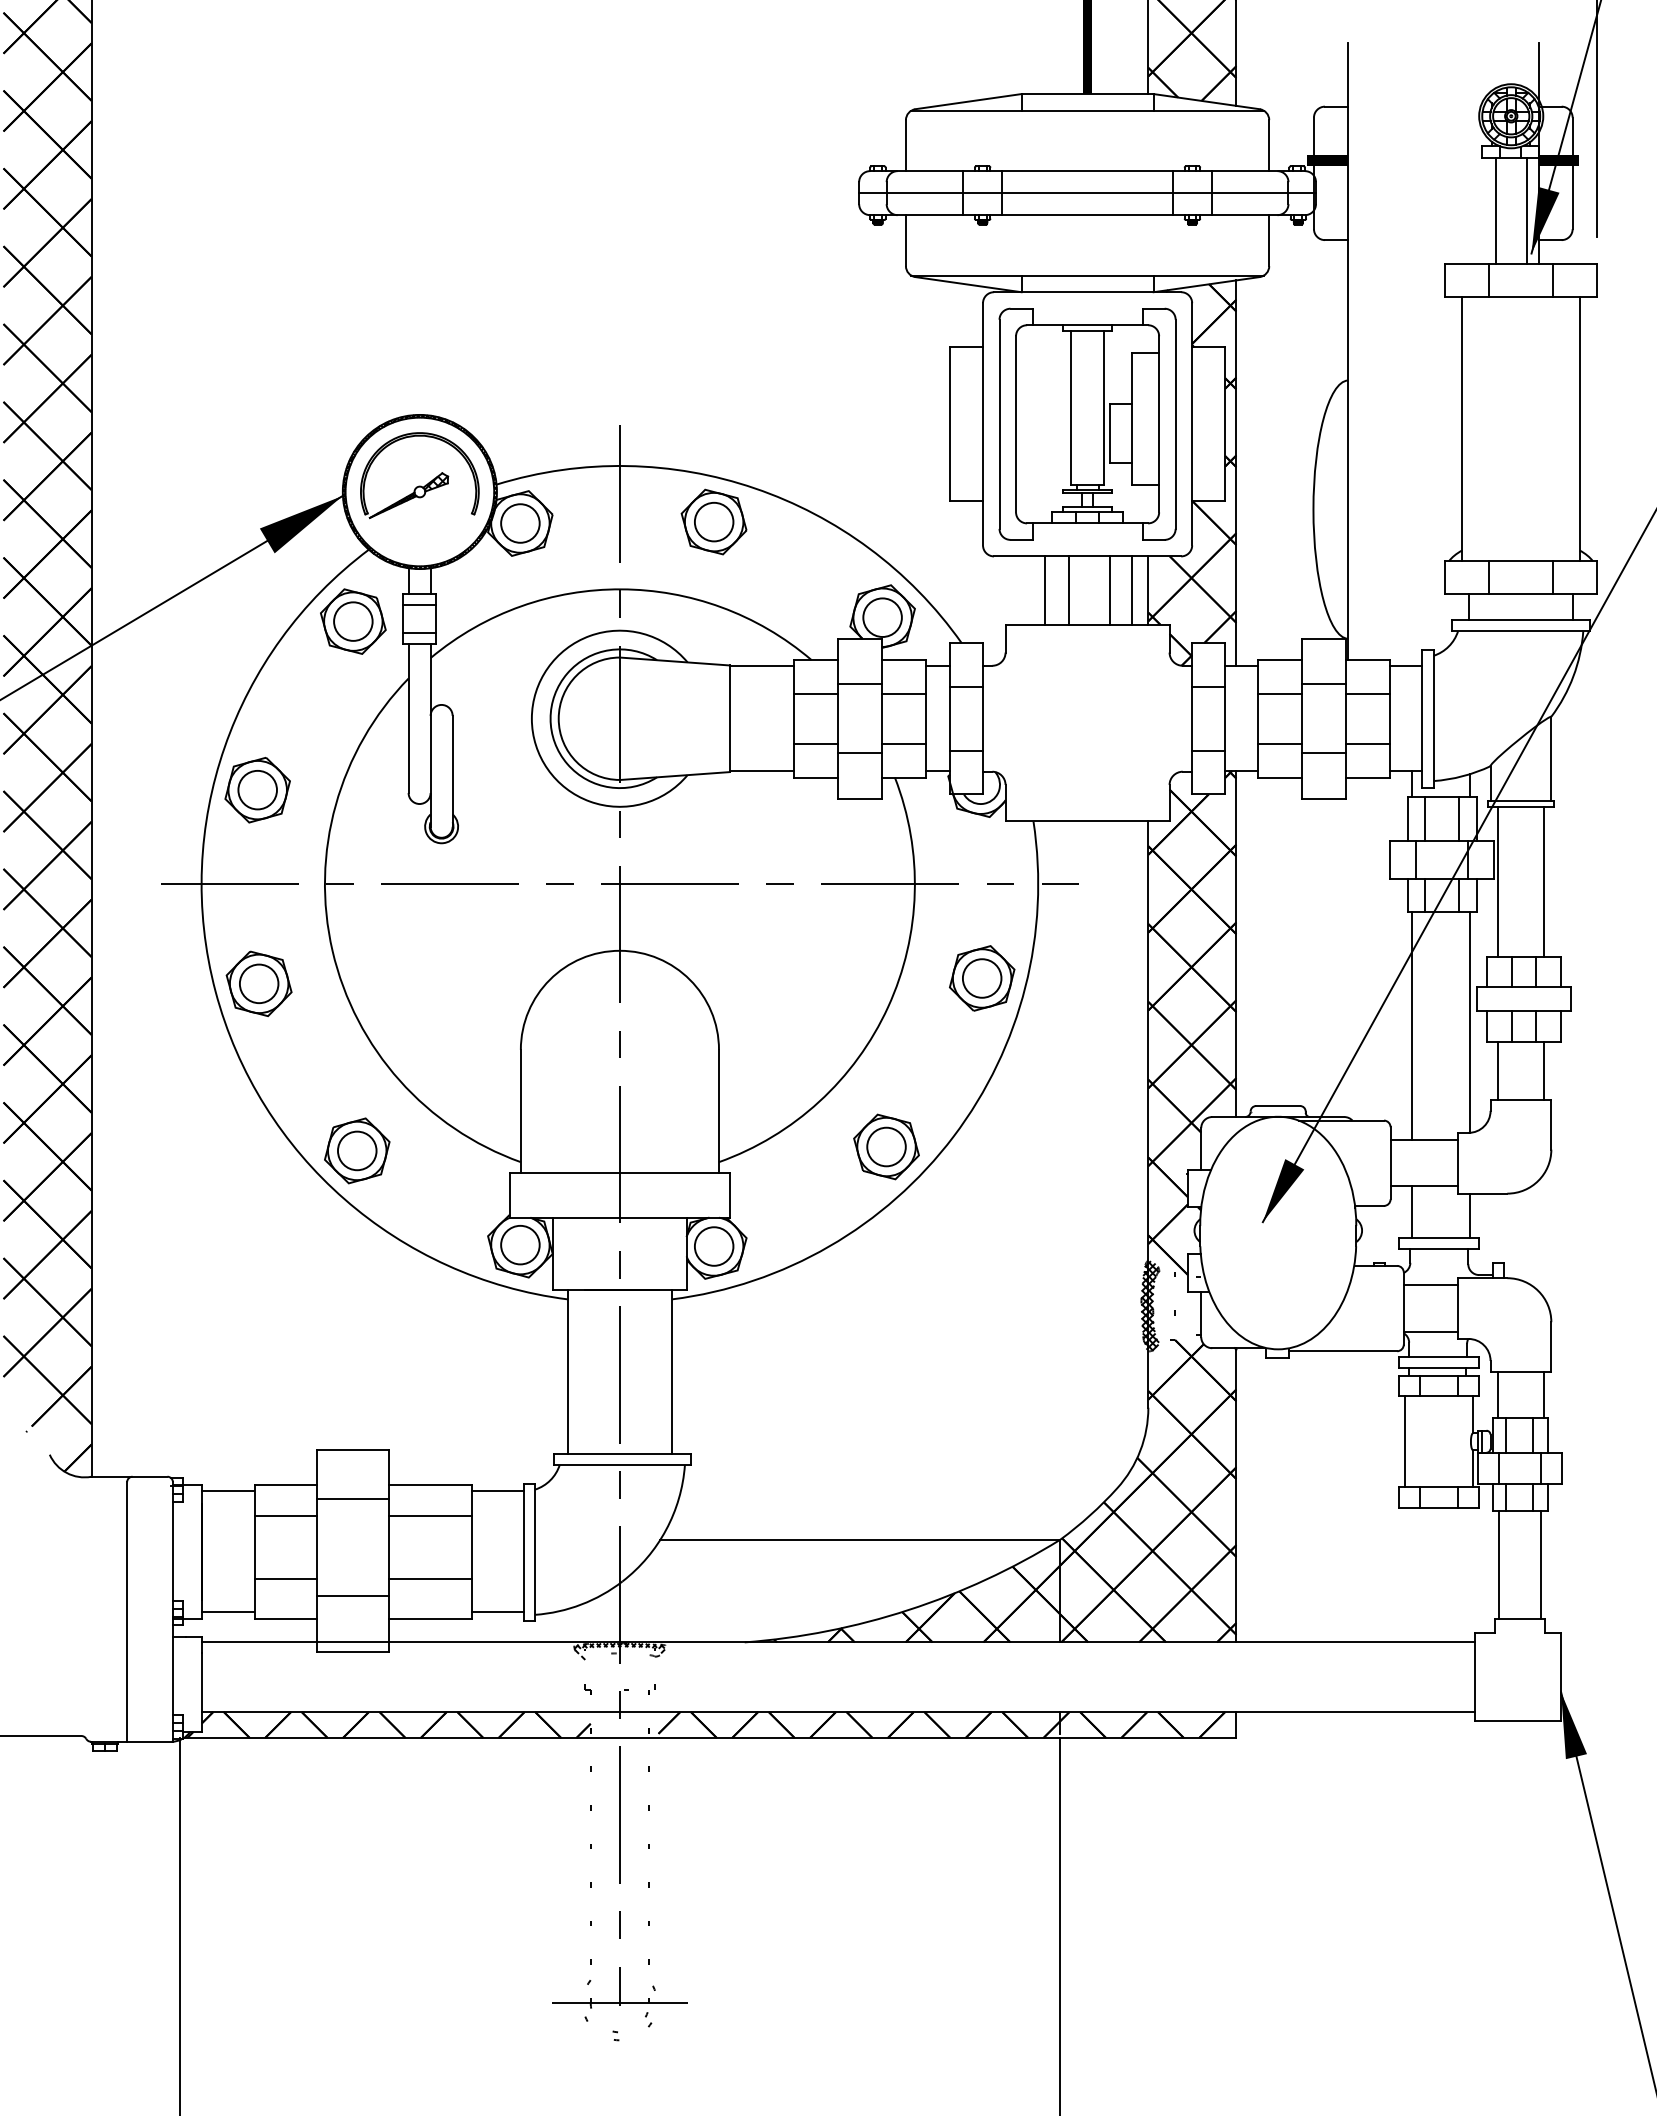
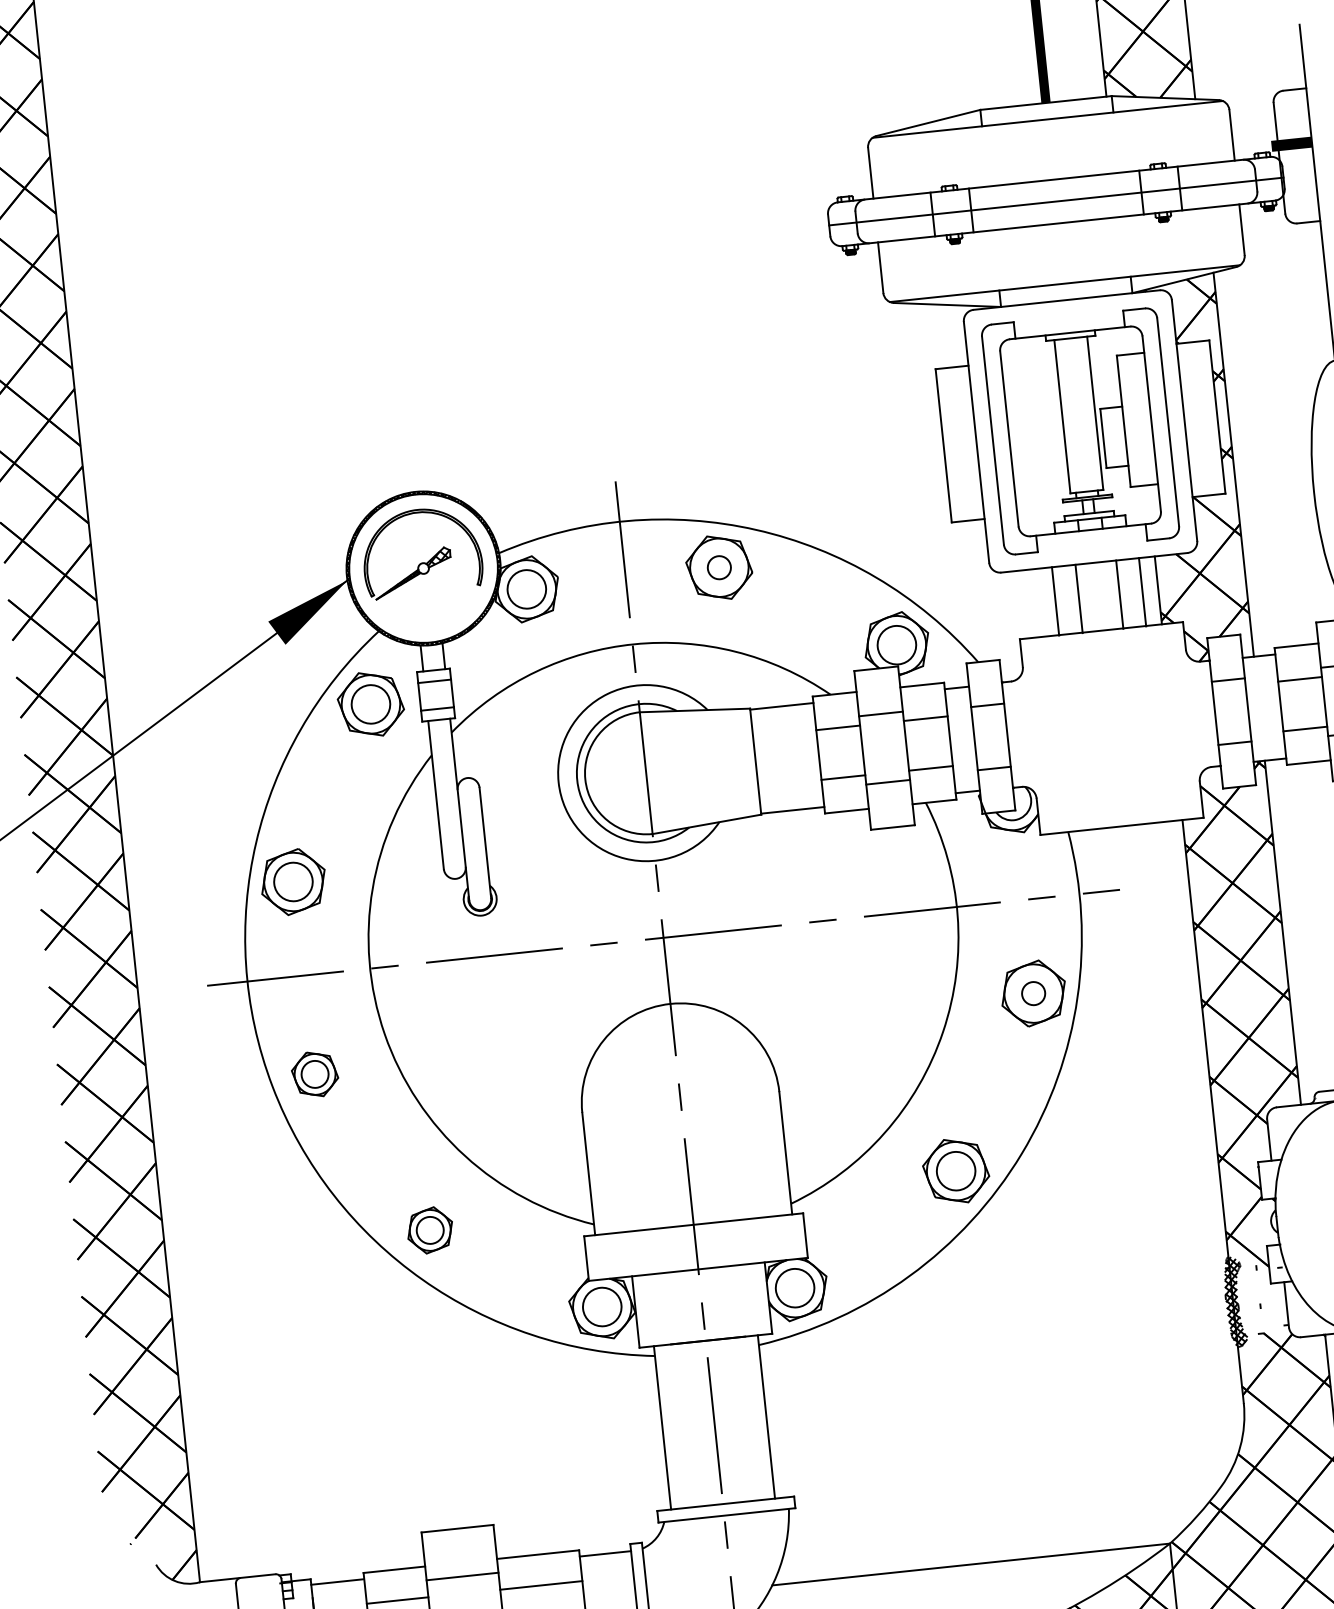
circle: (713, 521) -> (718, 567), size x0.6
circle: (981, 978) -> (1032, 993), size x0.6
part: (258, 983) -> (314, 1074), size x0.7
part: (357, 1150) -> (430, 1229), size x0.7

